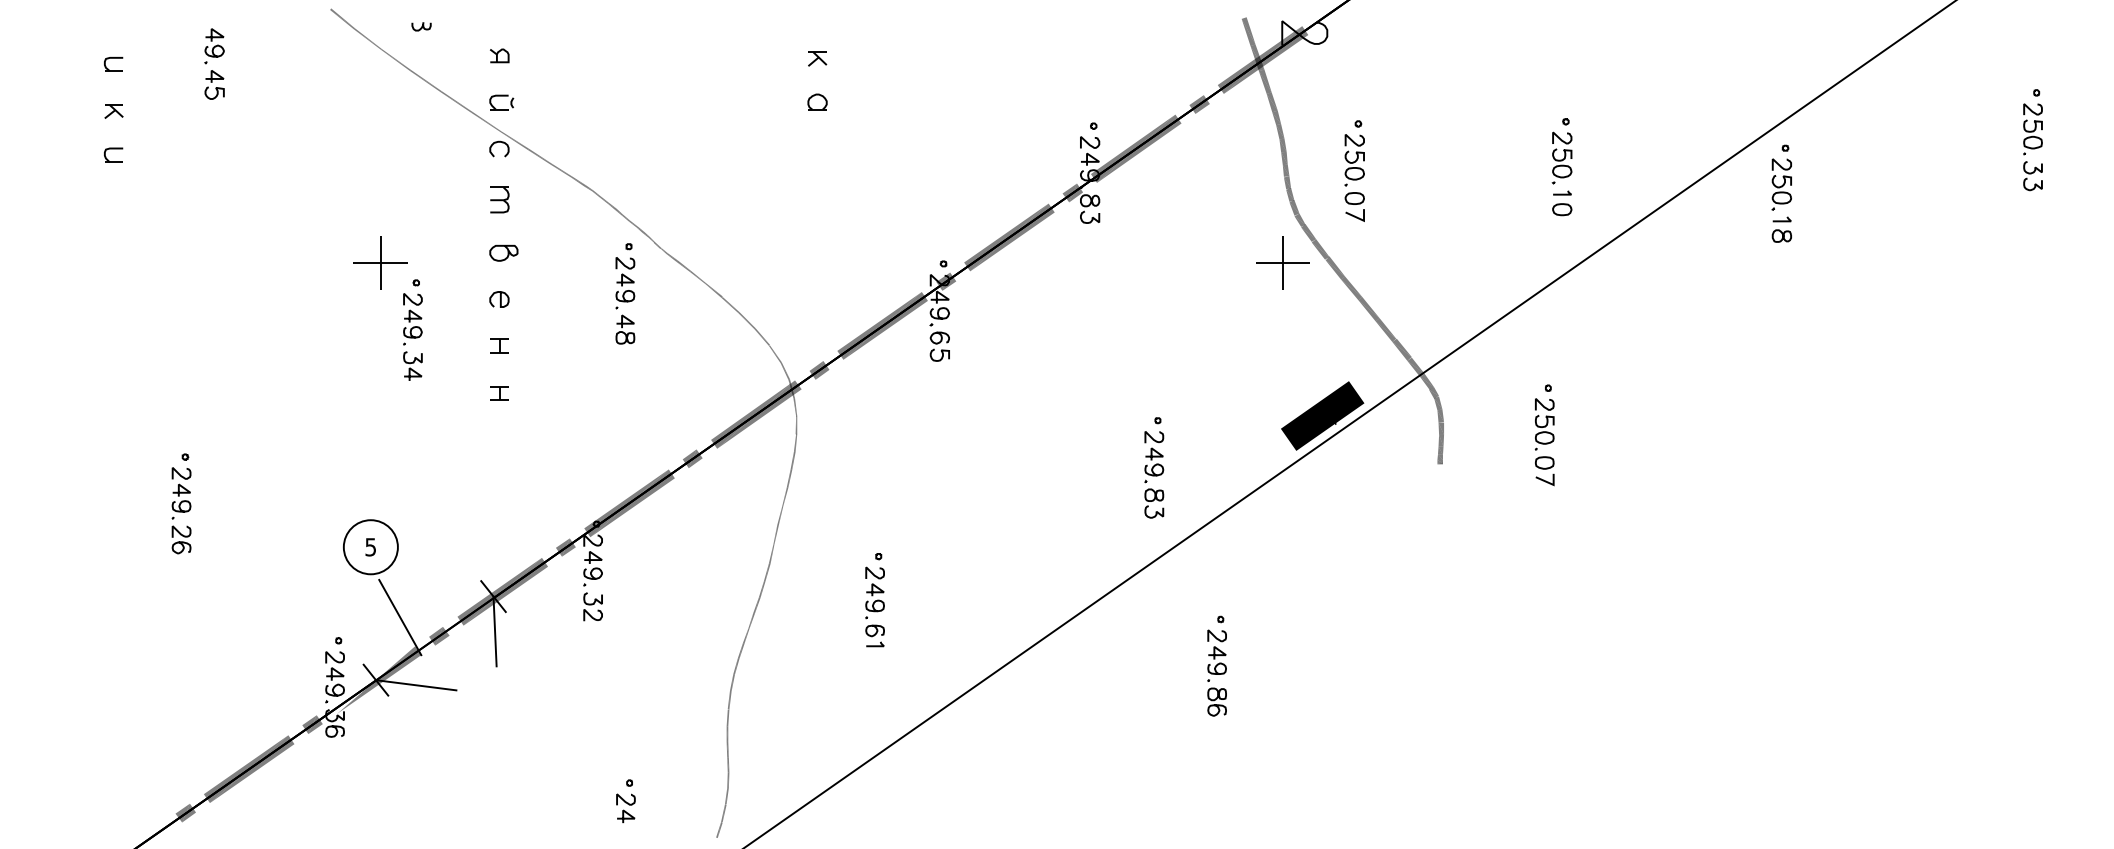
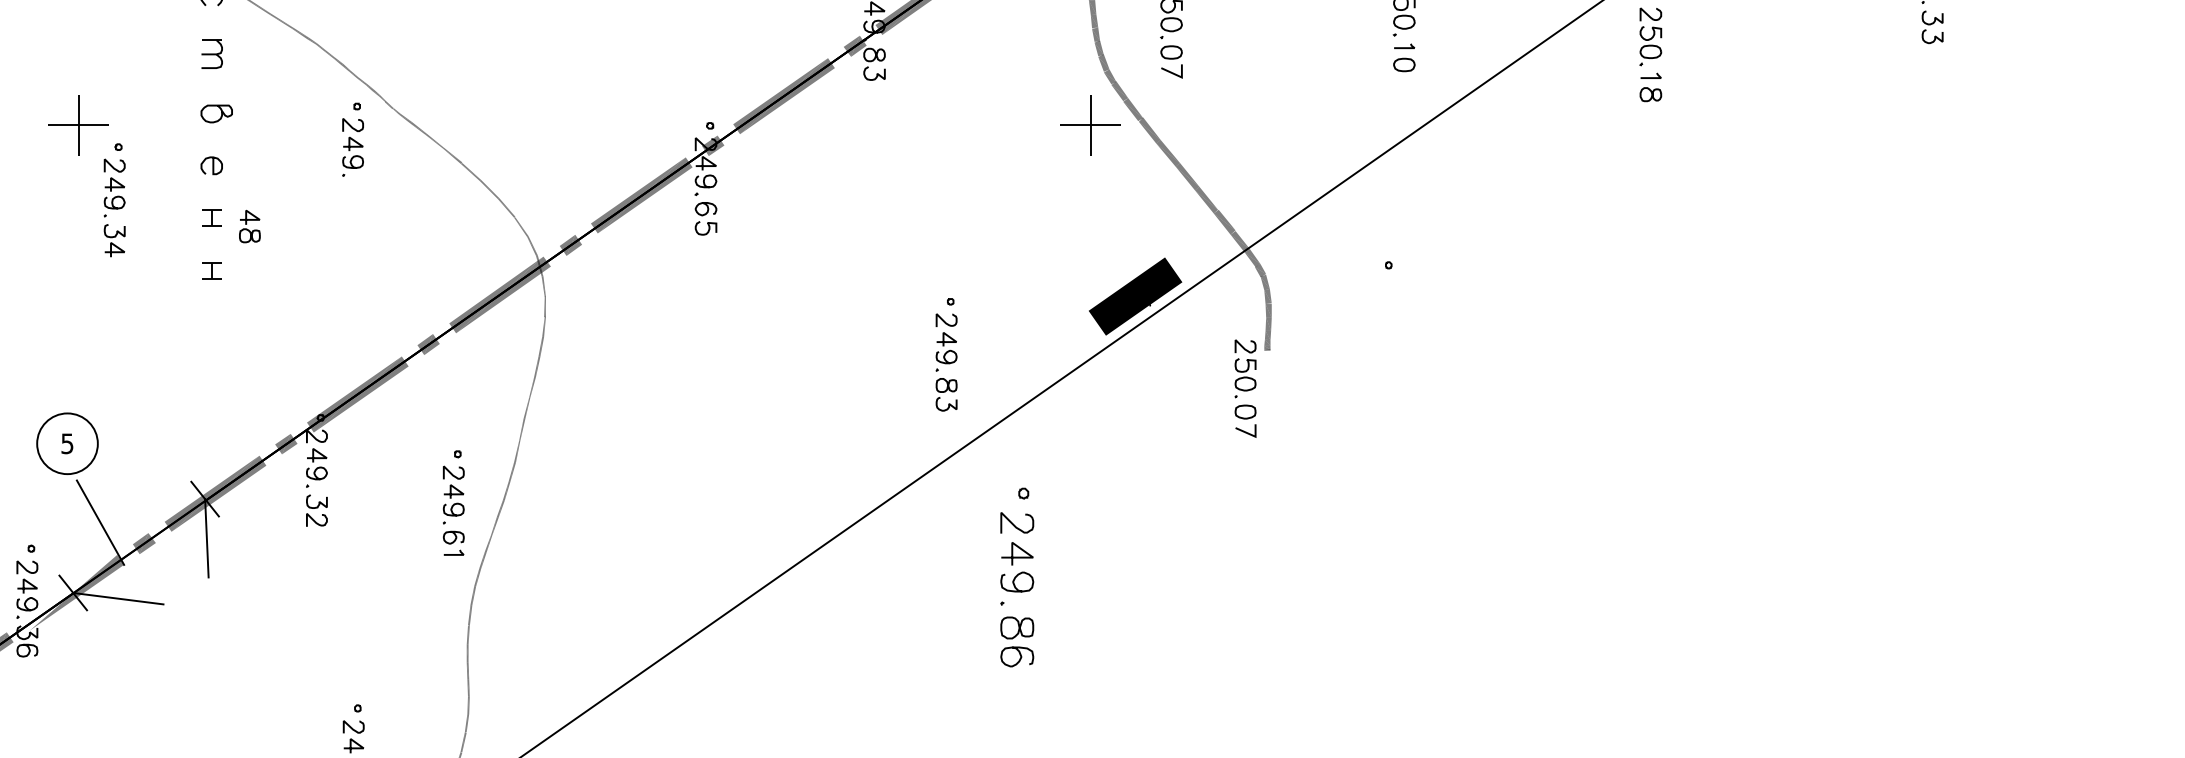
part: (625, 329) -> (250, 226), moved
part: (1544, 442) -> (1245, 389), moved
part: (874, 600) -> (453, 503), moved
part: (1216, 665) -> (1016, 576), size x1.6

